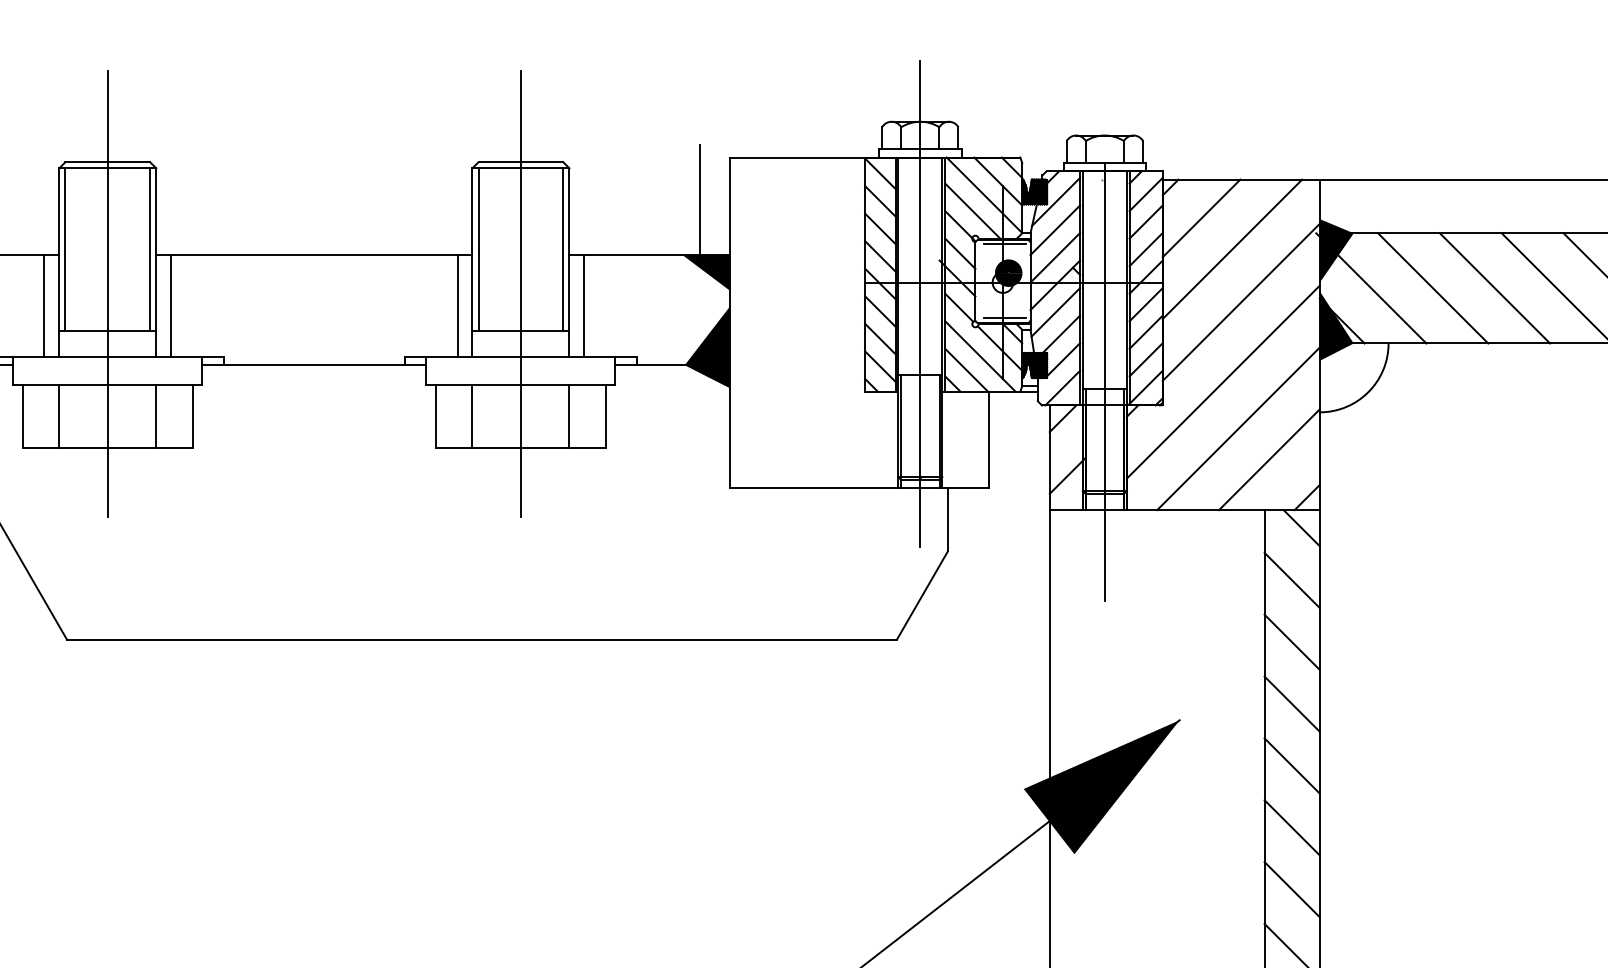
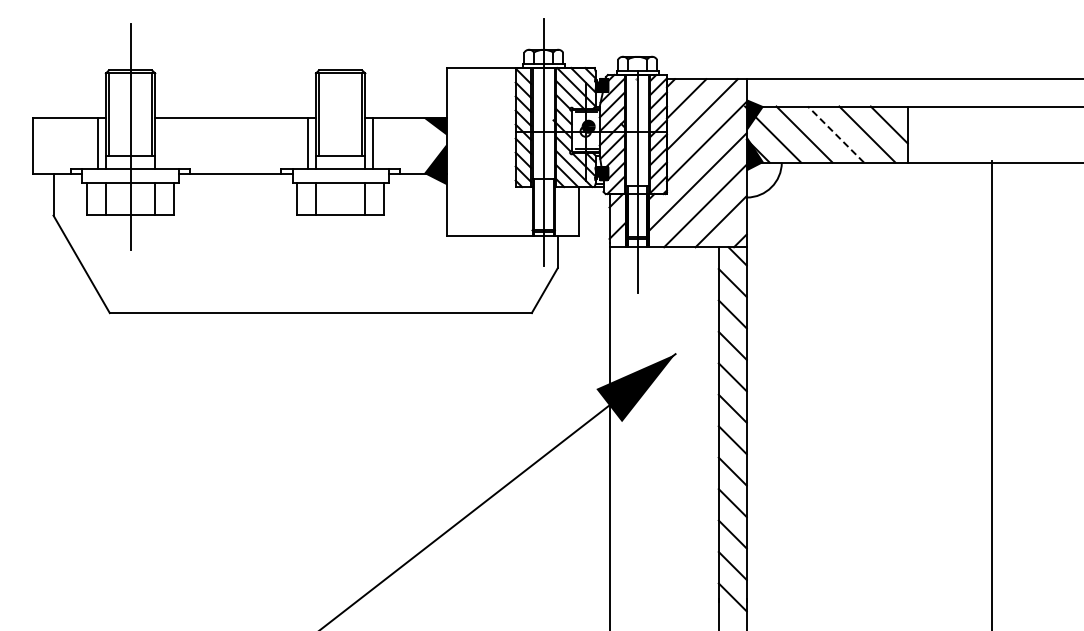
line: (699, 199) -> (431, 89), removed
line: (1494, 288) -> (835, 134), solid -> dashed
line: (520, 292) -> (340, 136), removed
line: (170, 306) -> (162, 143), removed

